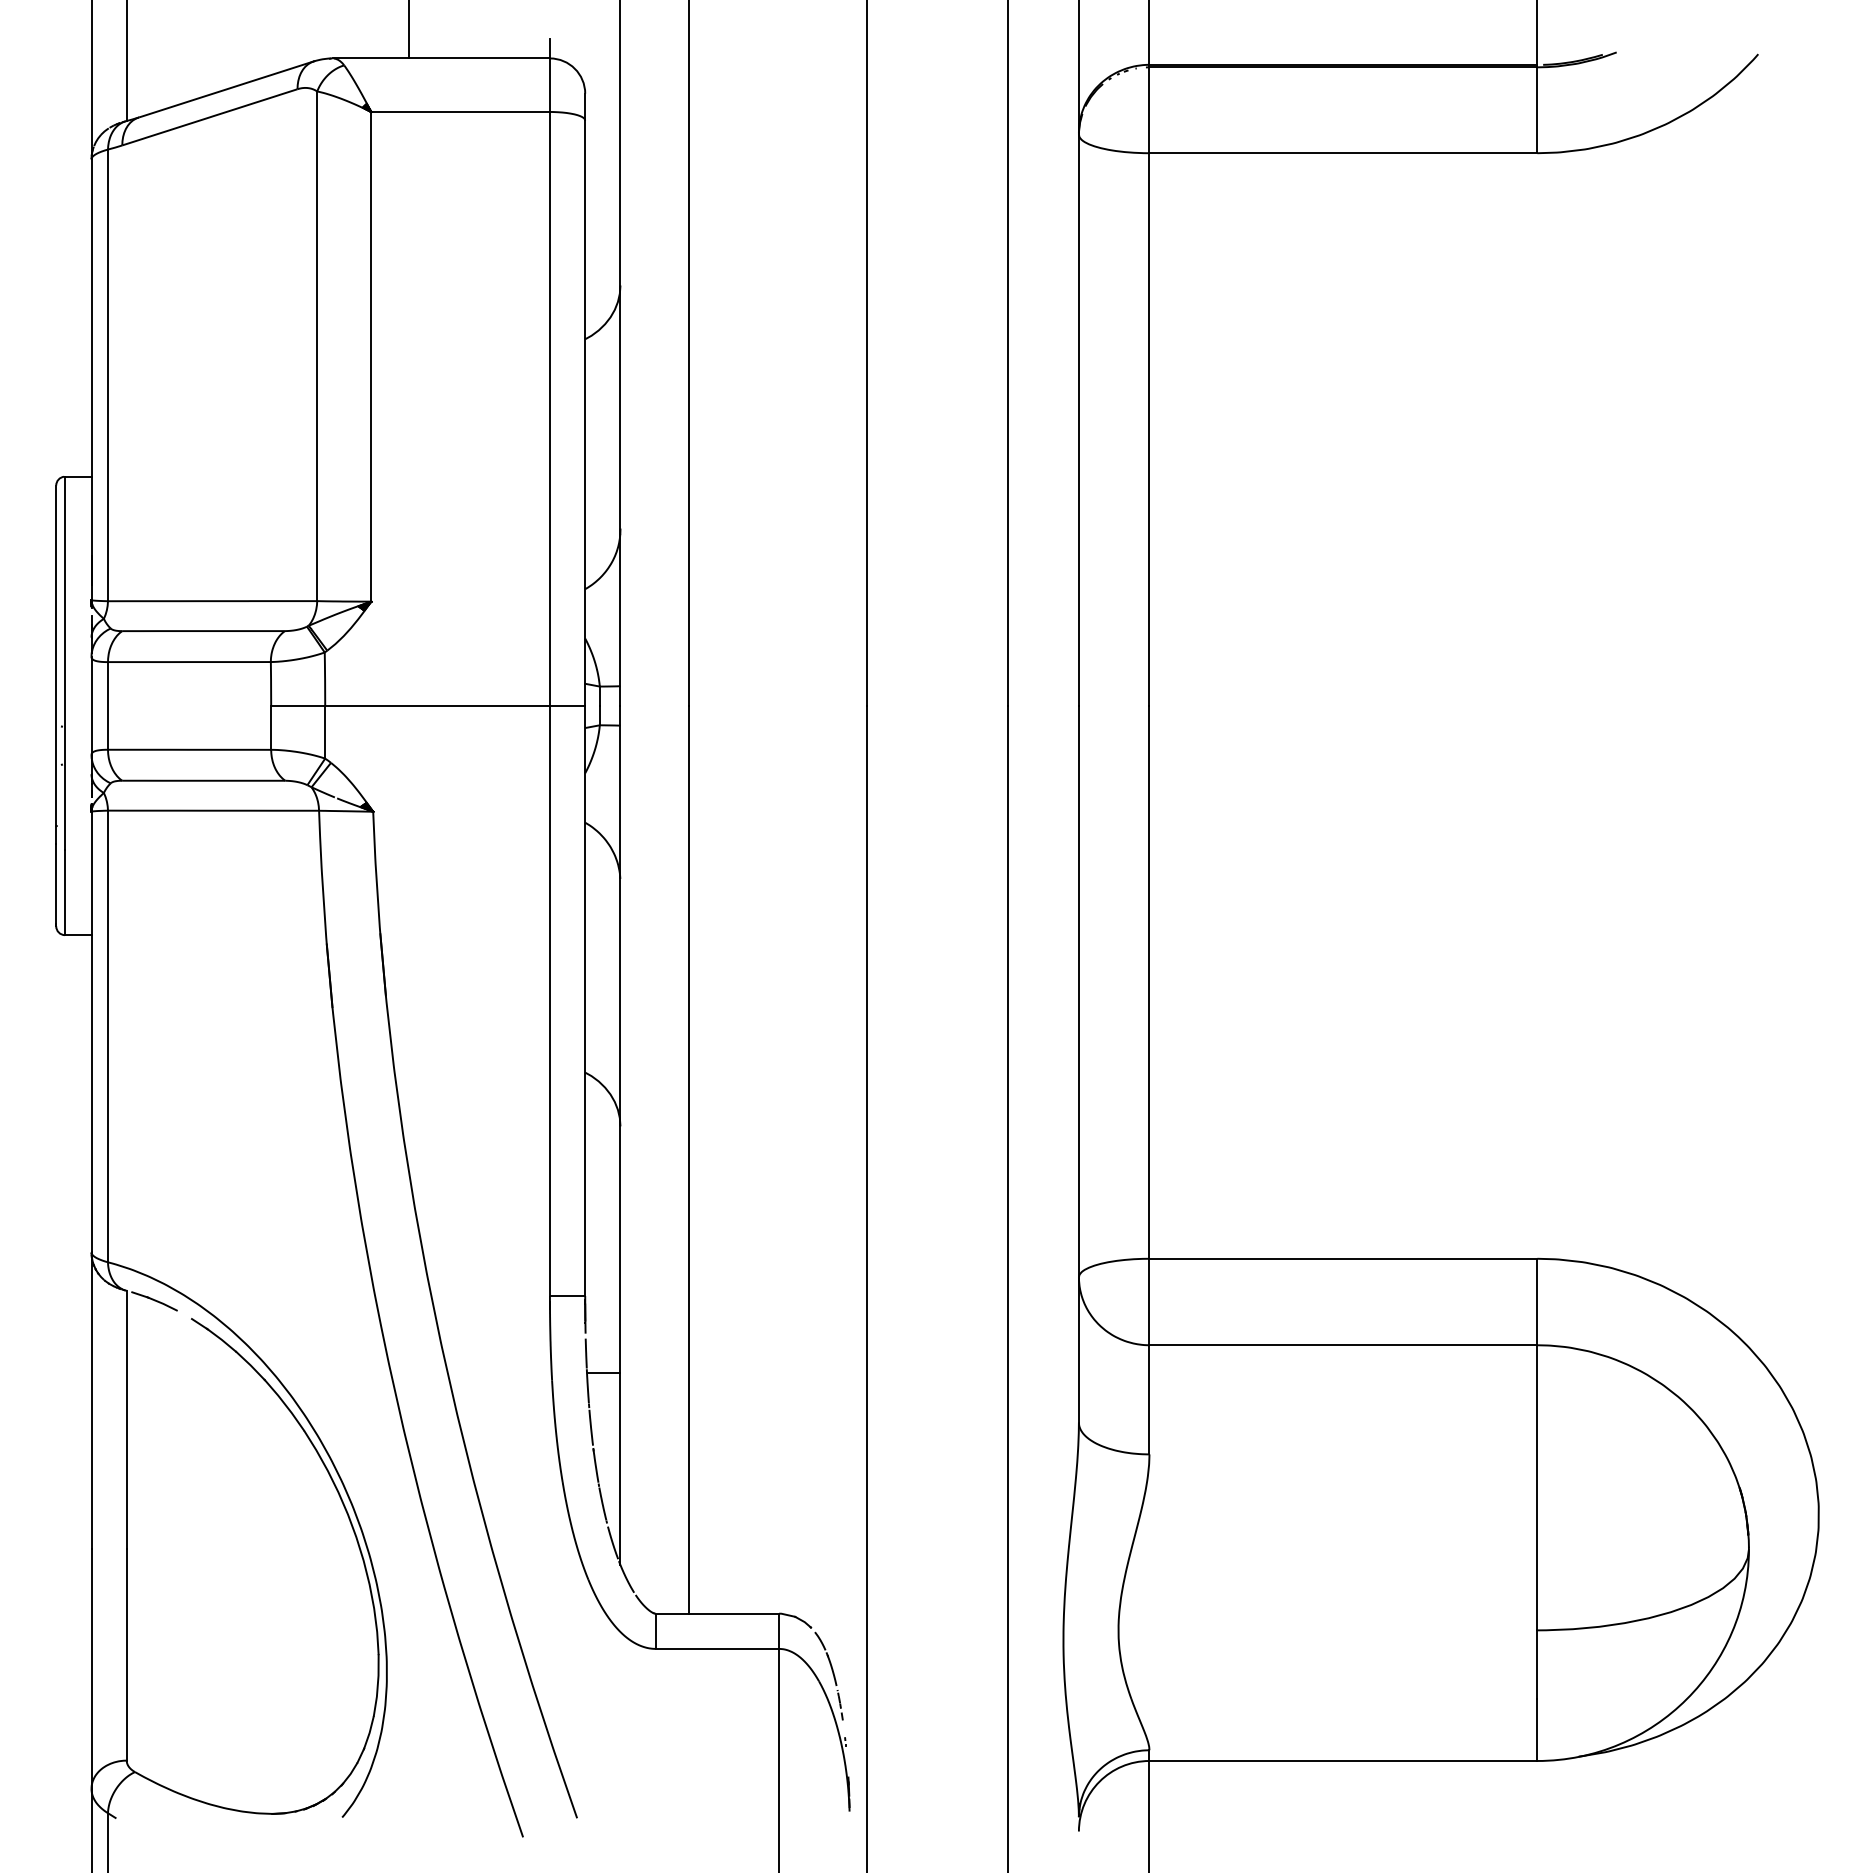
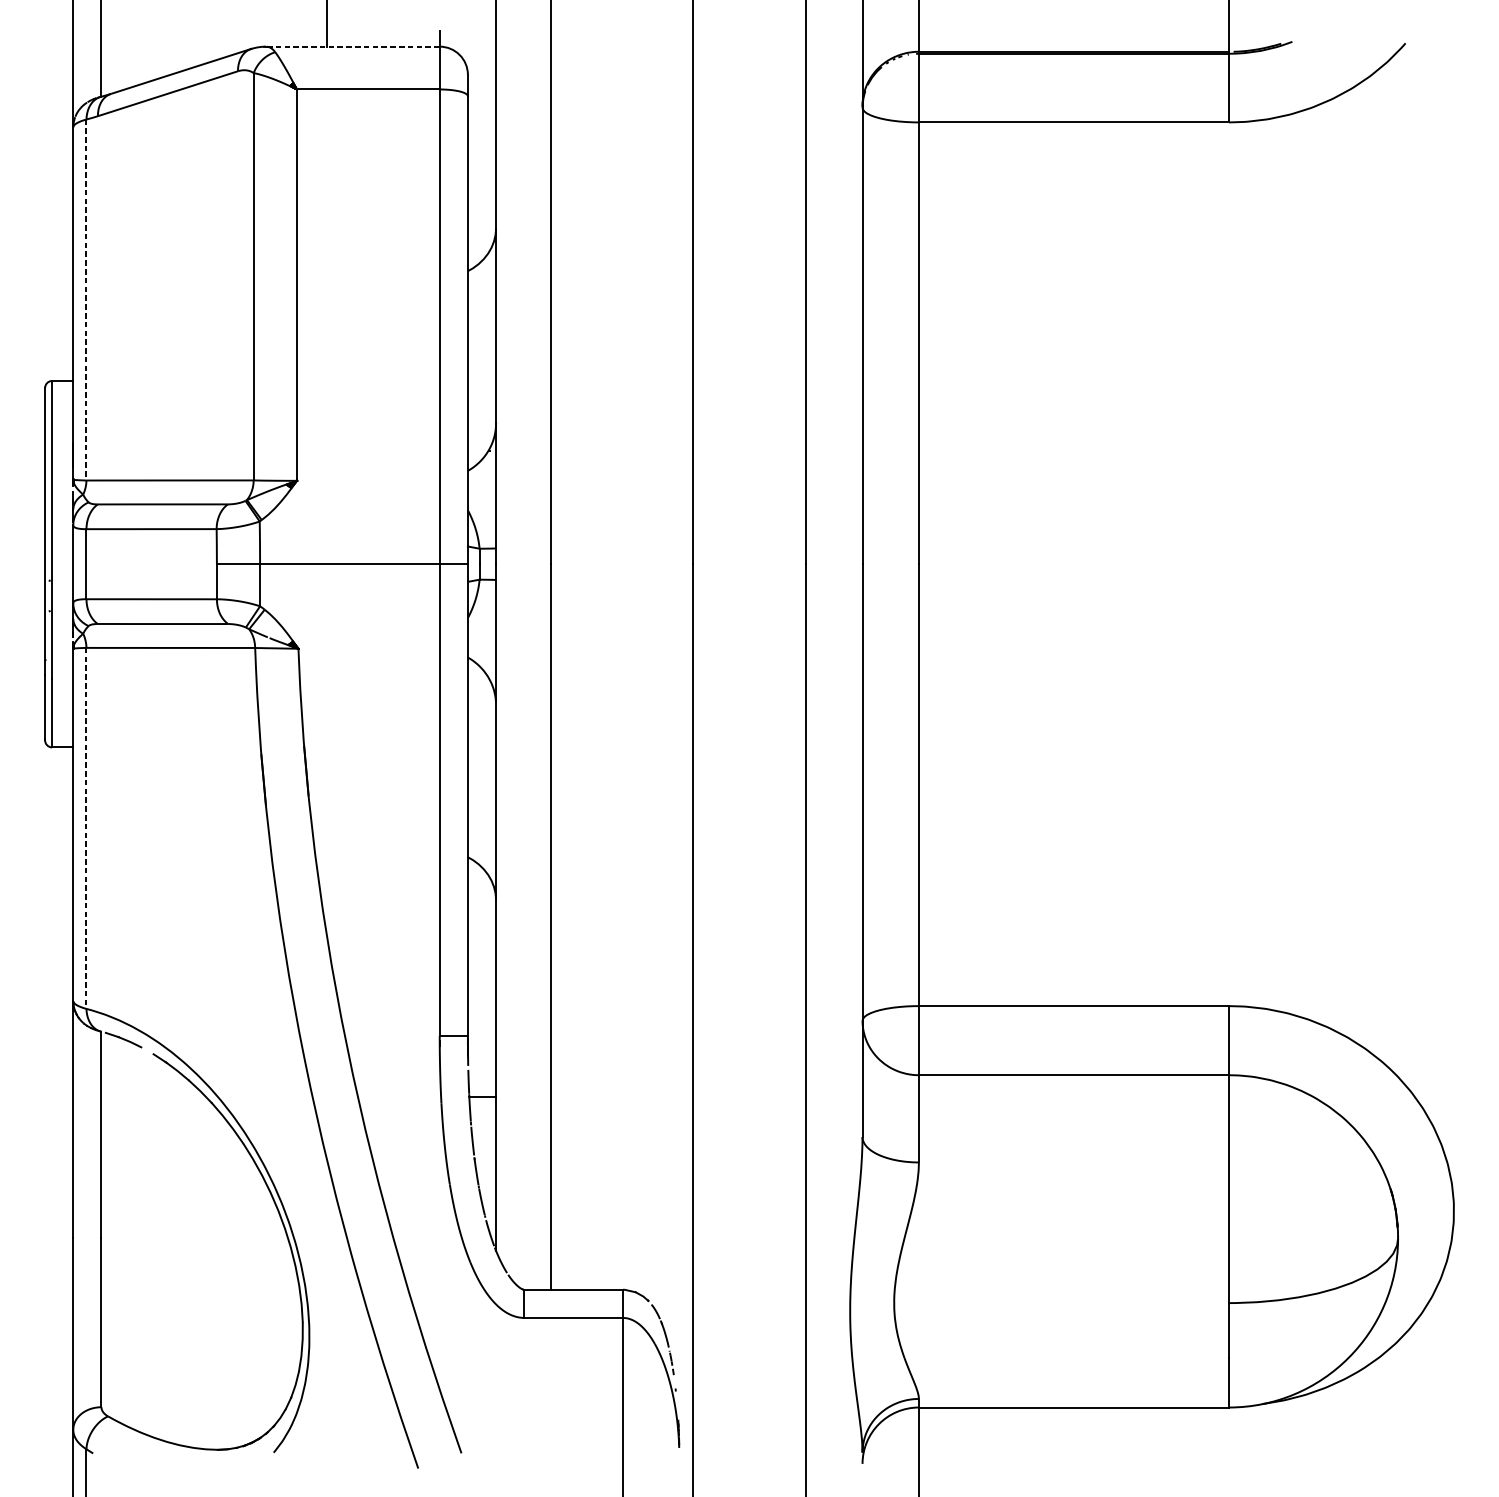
line: (441, 58) -> (353, 46), solid -> dashed
line: (108, 375) -> (86, 300), solid -> dashed
line: (108, 1036) -> (86, 828), solid -> dashed

